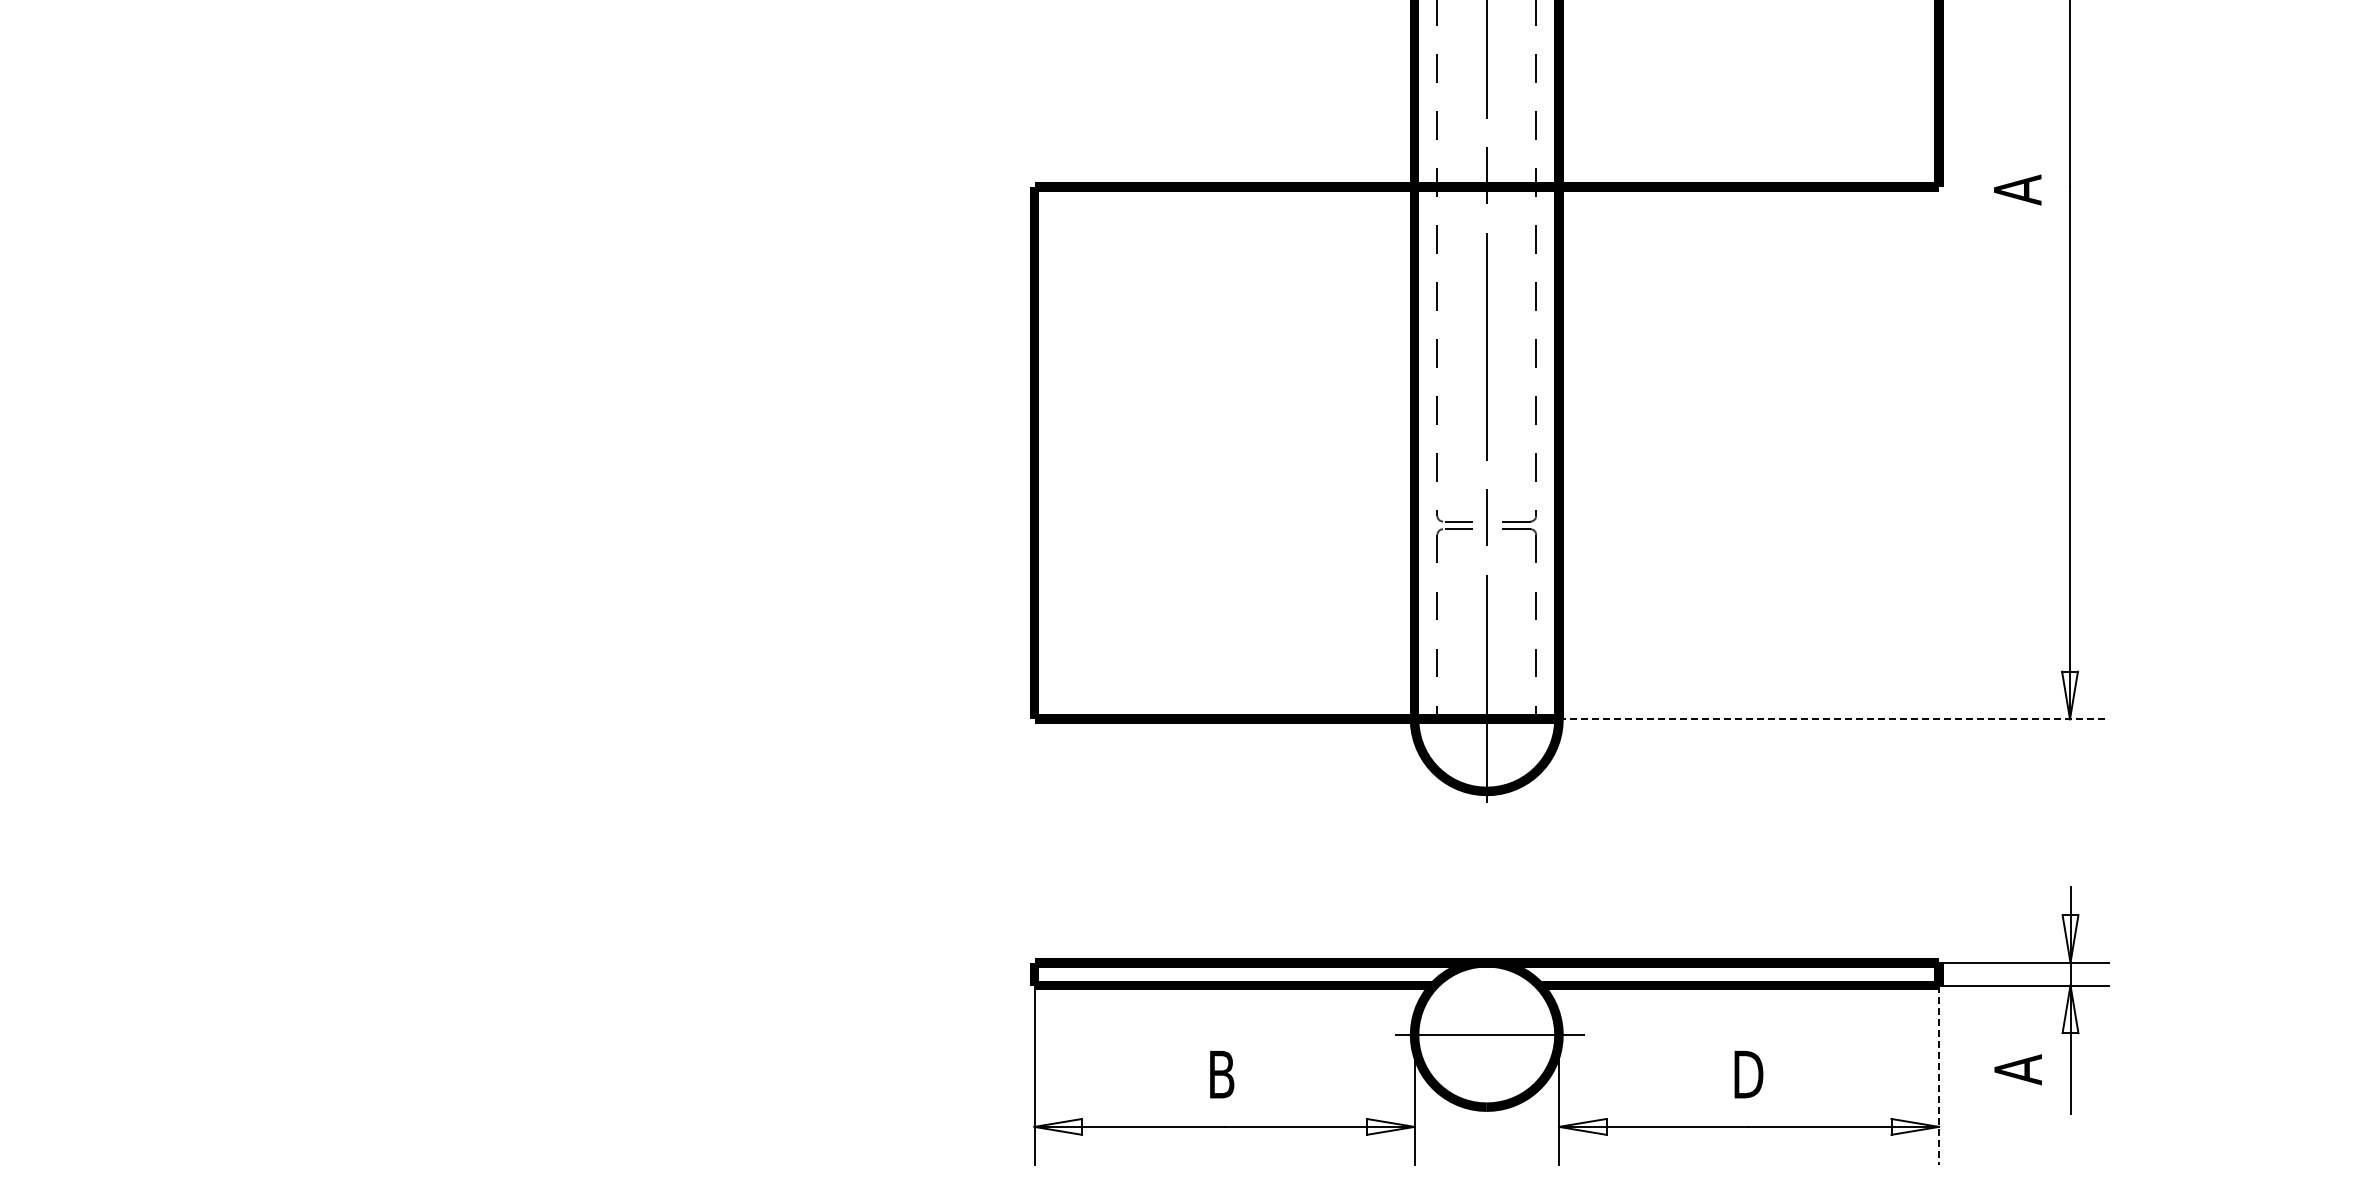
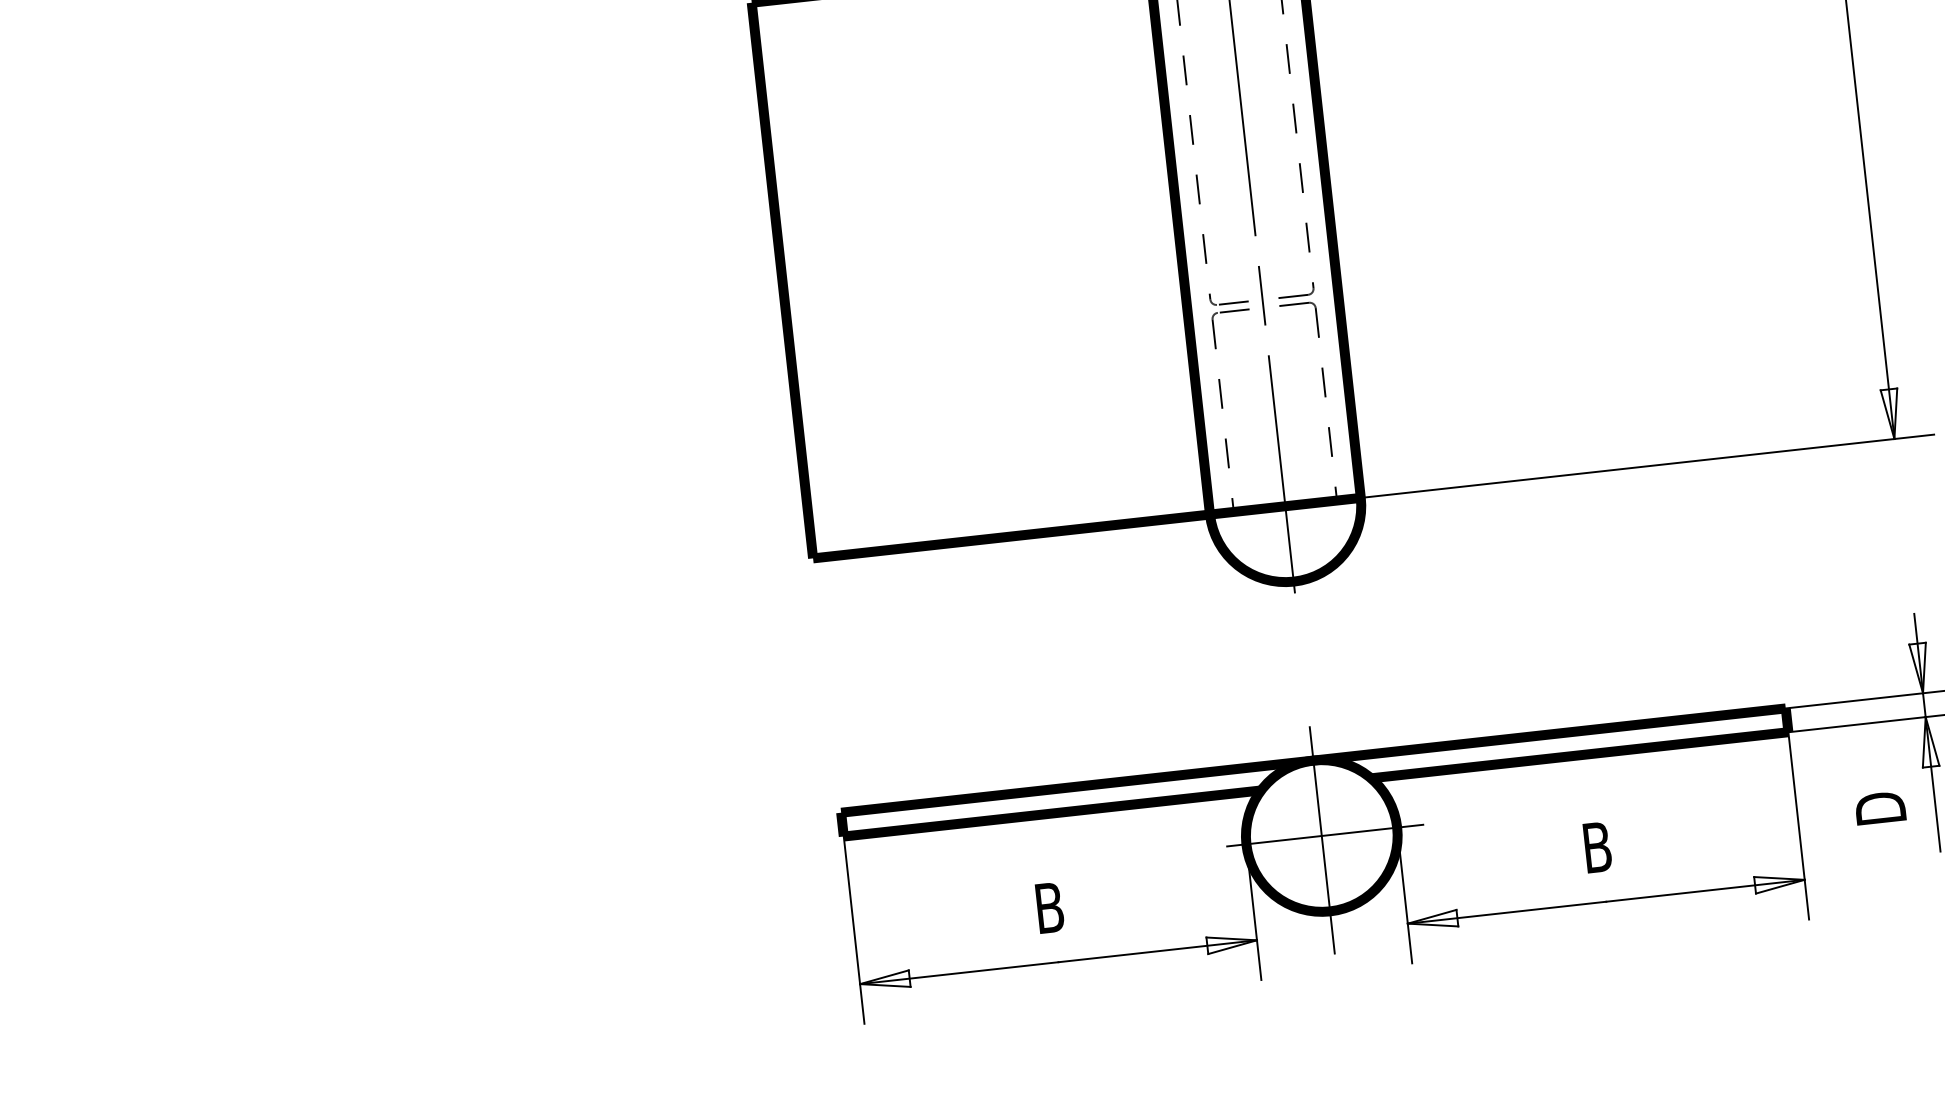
line: (1833, 719) -> (1647, 466), dashed -> solid
line: (1486, 1038) -> (1321, 839), added
text: (2017, 1068) -> (1879, 809), A -> D
text: (1751, 1074) -> (1602, 846), D -> B
line: (1939, 1075) -> (1799, 826), dashed -> solid

